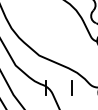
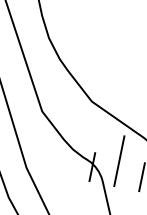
line: (58, 82) -> (118, 161), added

